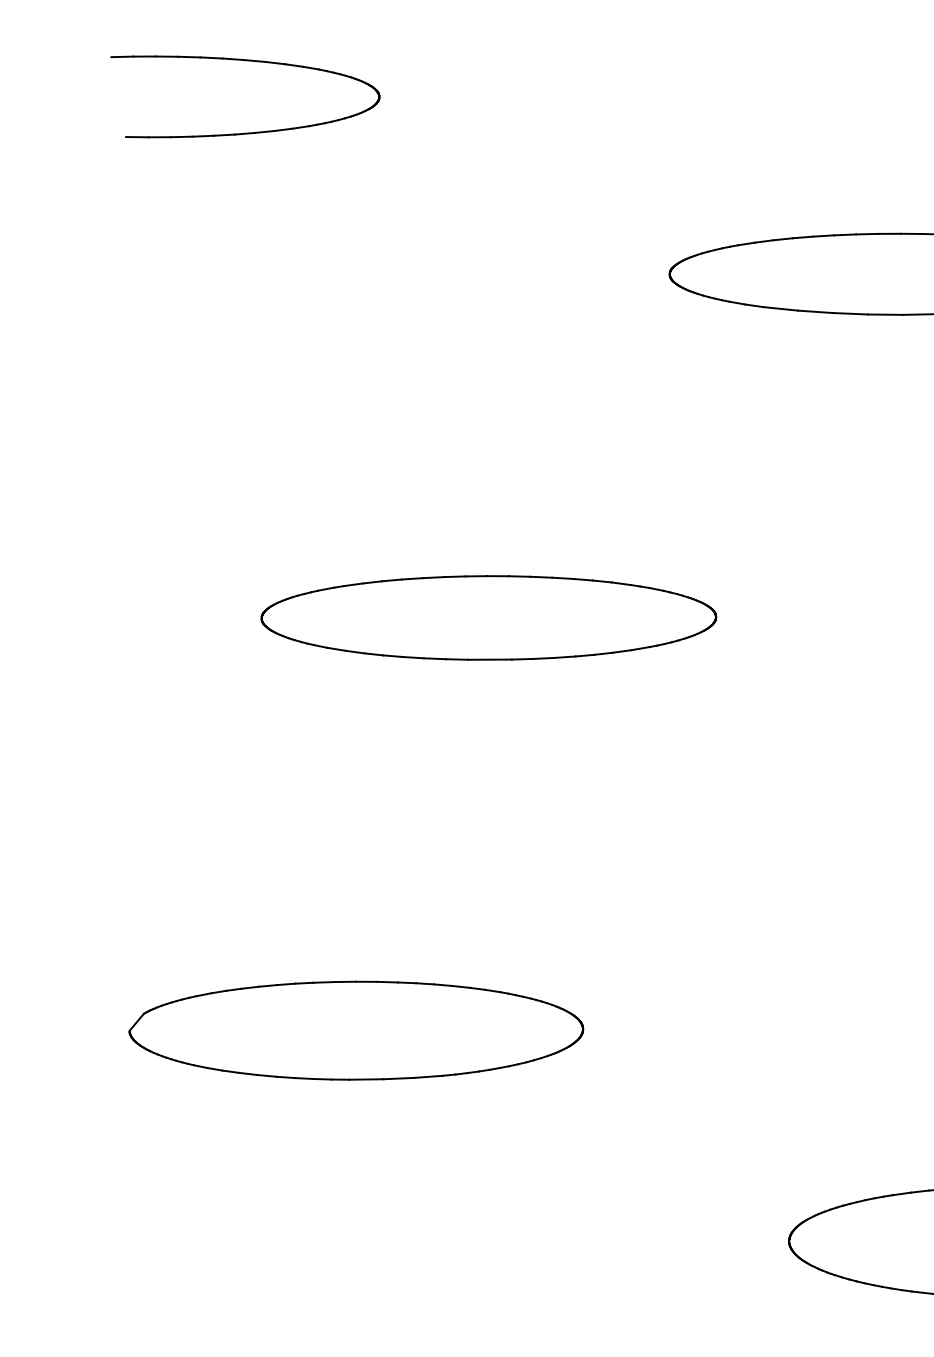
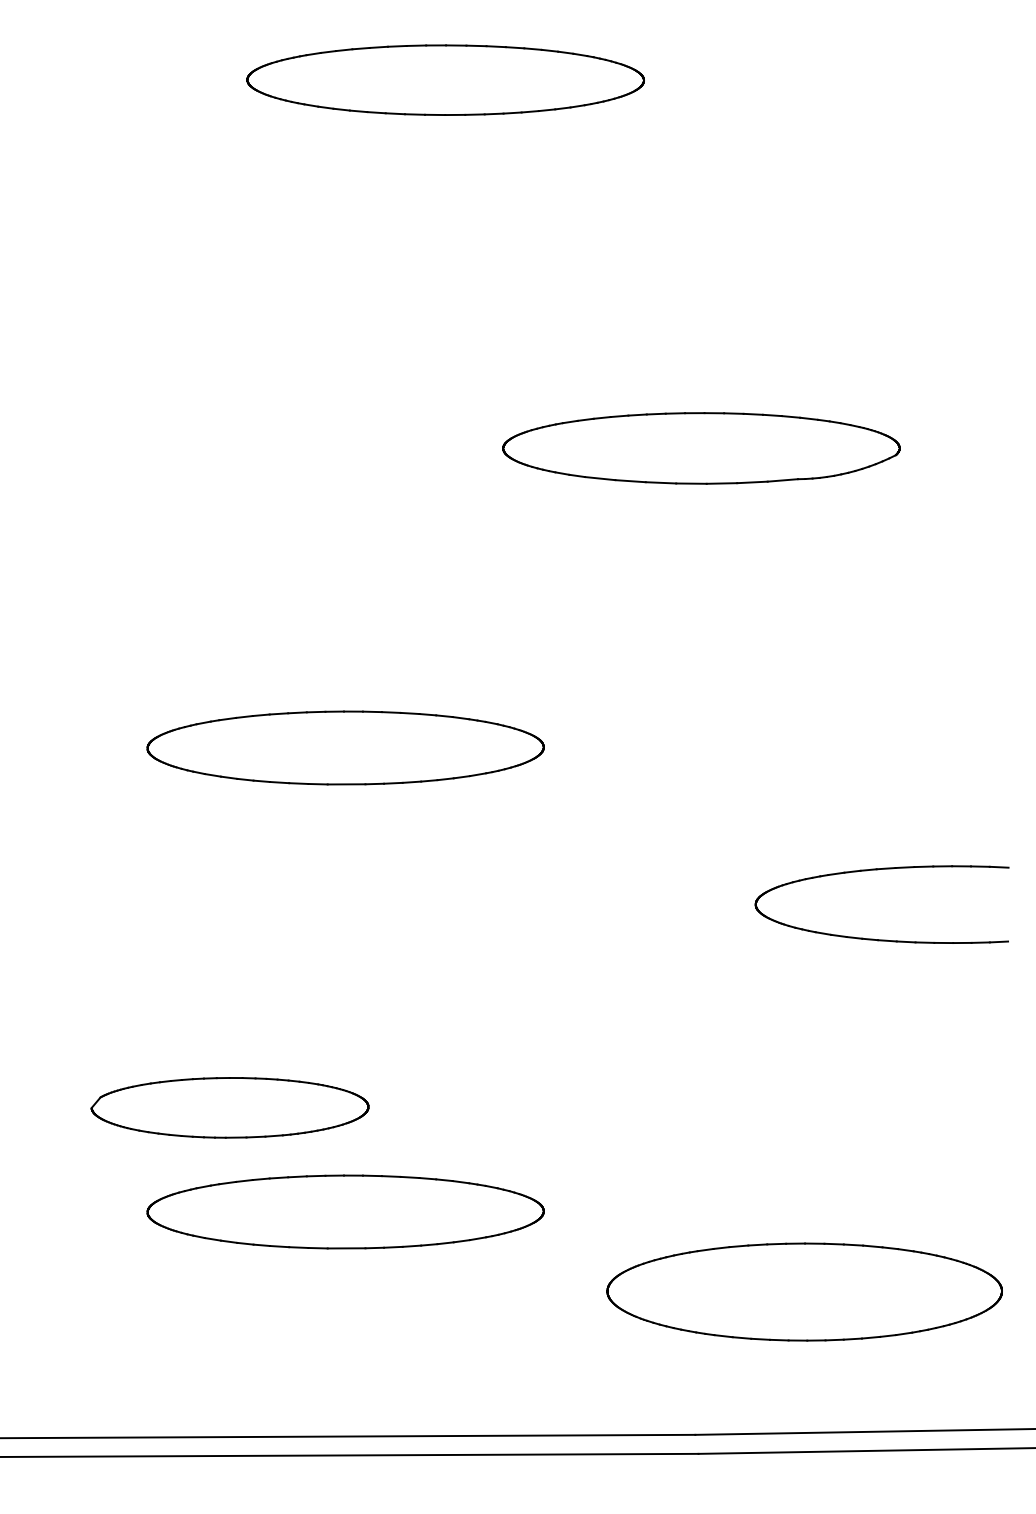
part: (251, 62) -> (138, 263), removed
part: (355, 1030) -> (229, 1107), size x0.7
part: (488, 1149) -> (345, 1211), added

